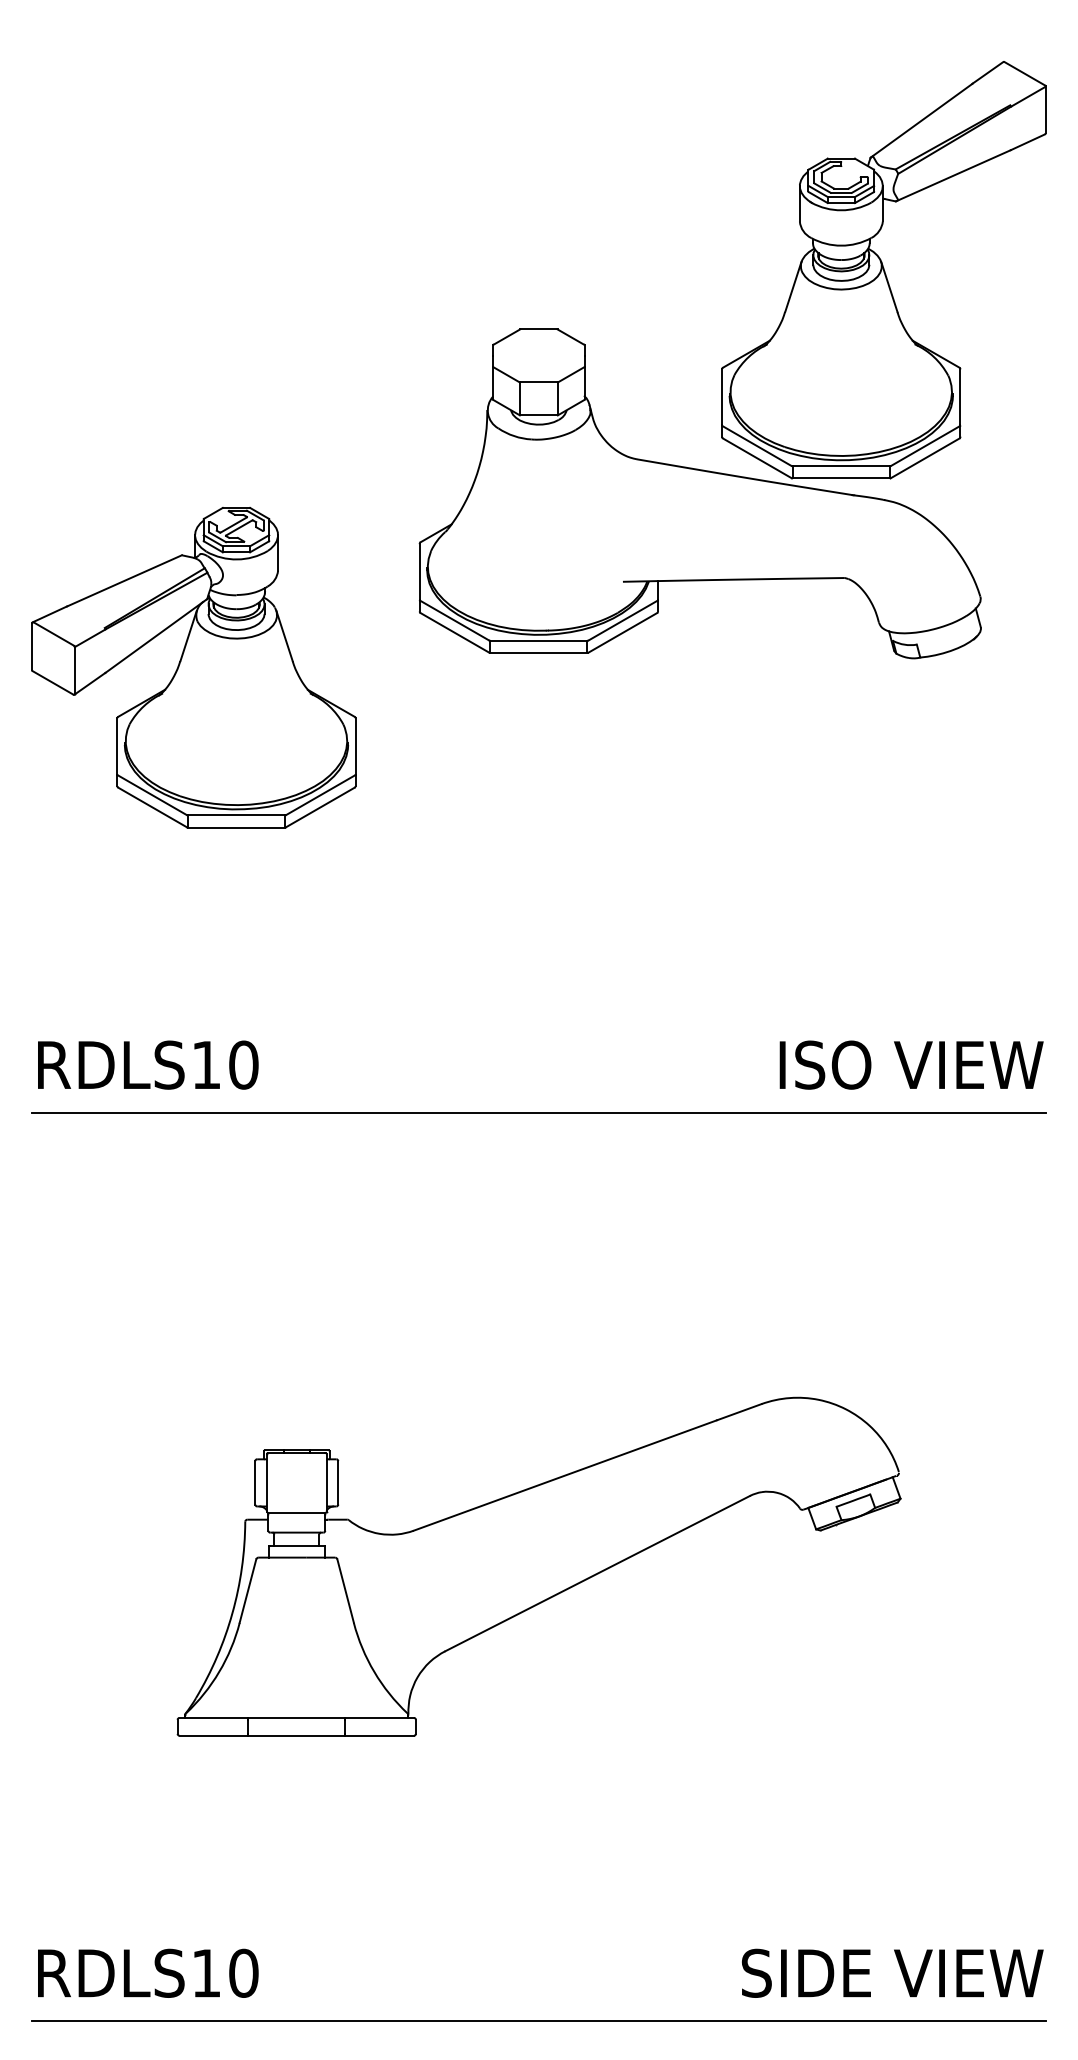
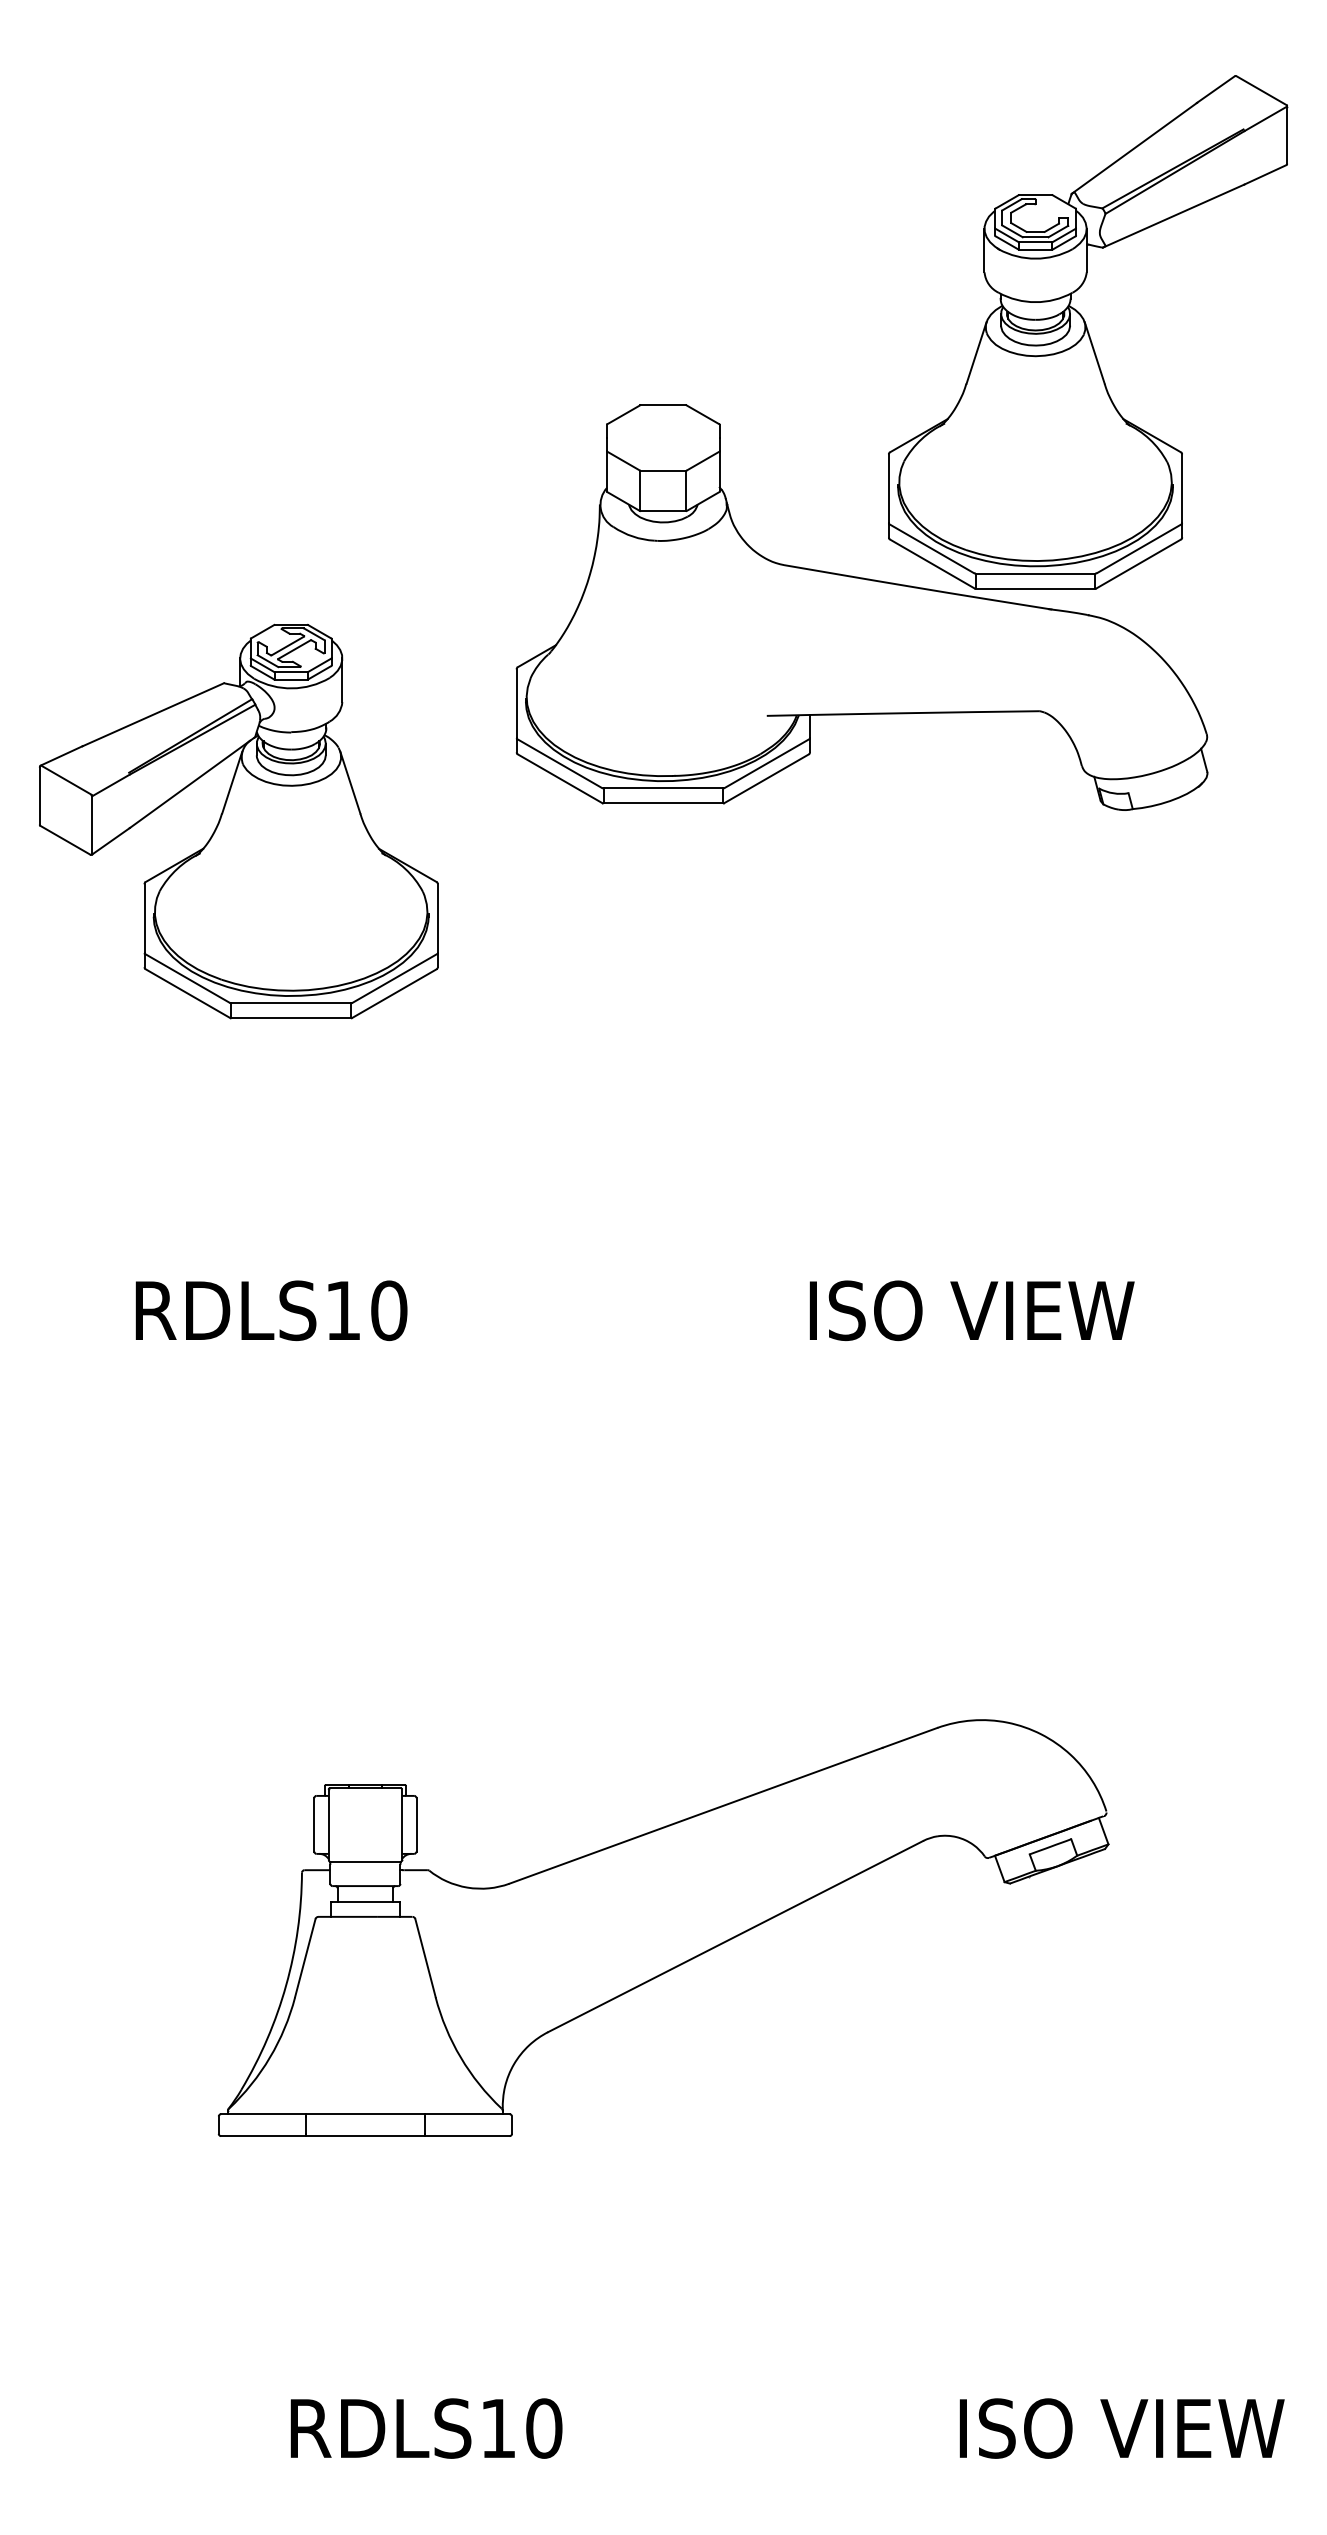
text: (148, 1064) -> (271, 1310), moved
text: (911, 1064) -> (971, 1310), moved
line: (539, 1112) -> (663, 1369), removed
text: (148, 1973) -> (426, 2428), moved
text: (806, 1973) -> (992, 2428), SIDE VIEW -> ISO VIEW
line: (539, 2021) -> (663, 2487), removed

